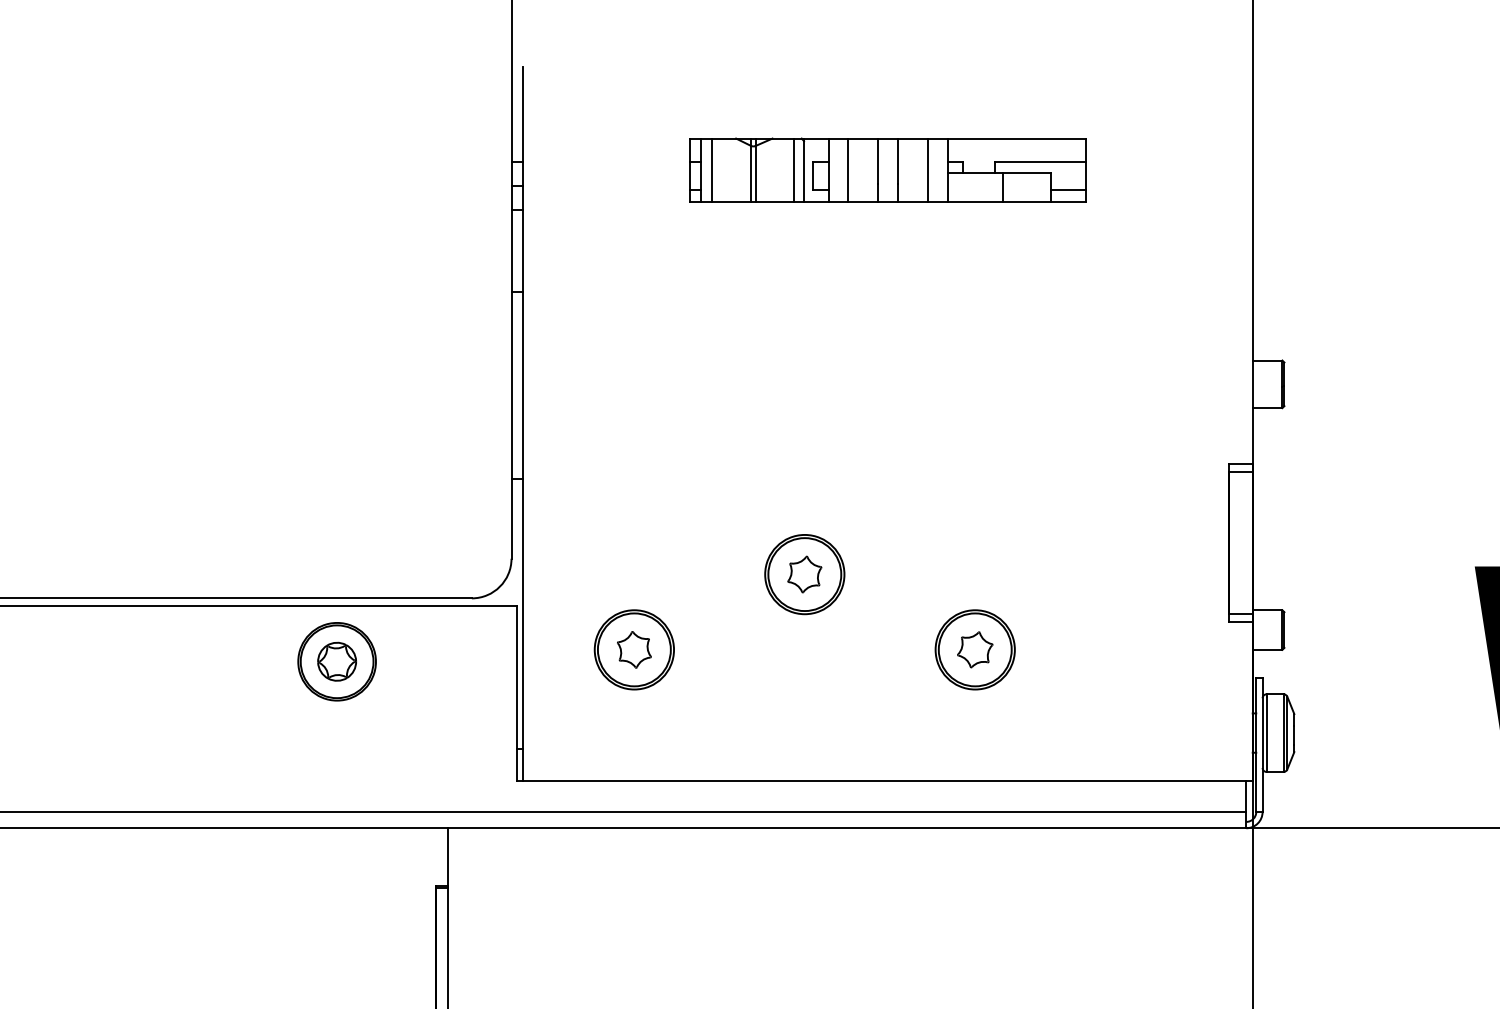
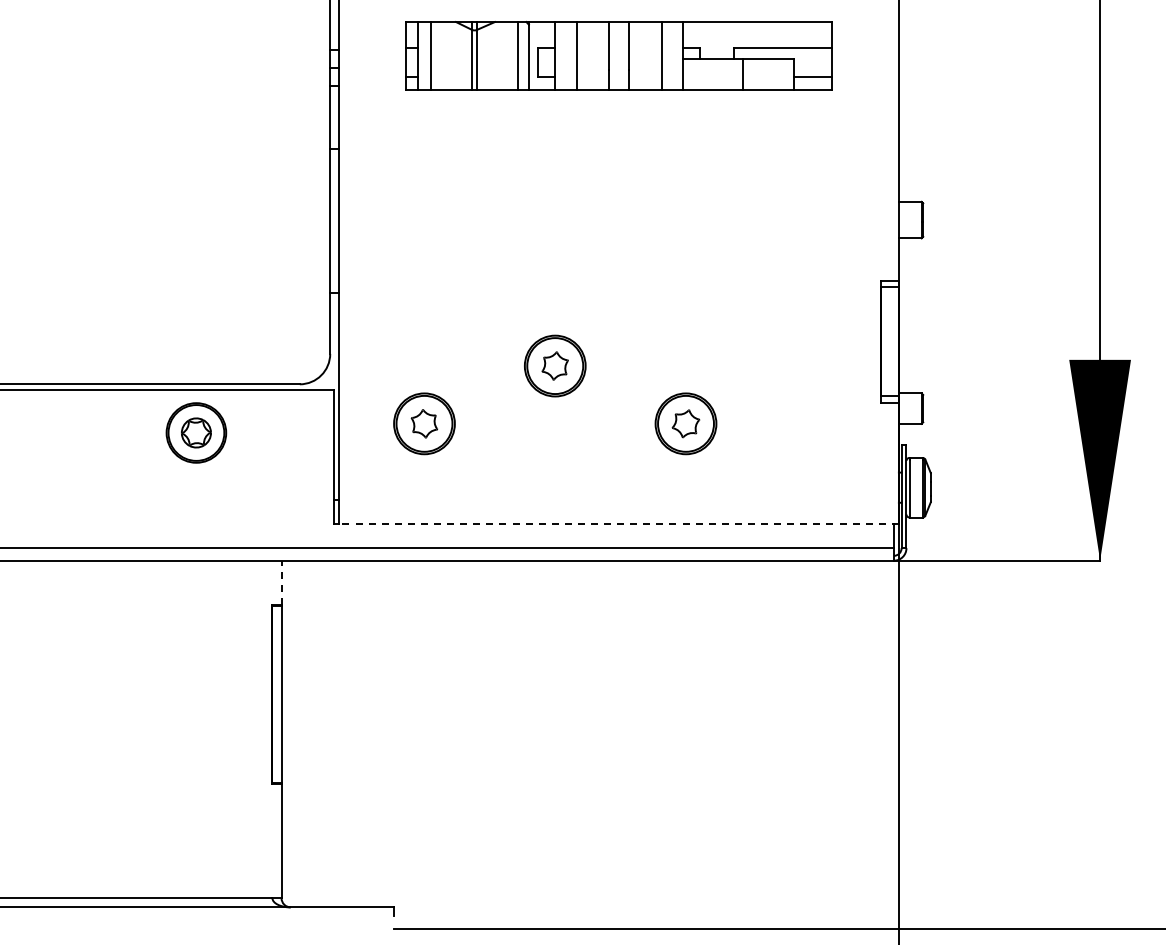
part: (887, 169) -> (618, 55), size x1.4
line: (888, 781) -> (619, 524), solid -> dashed
line: (448, 856) -> (281, 582), solid -> dashed

